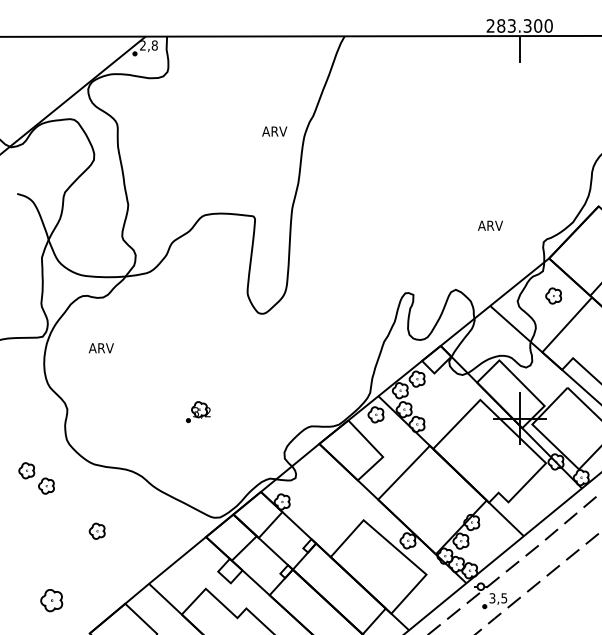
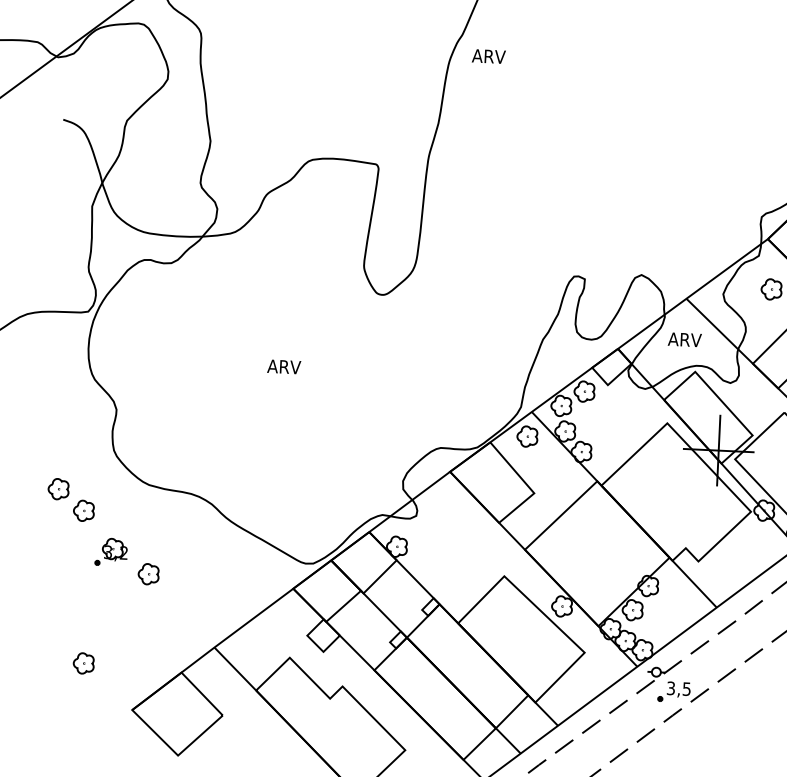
text: (274, 131) -> (488, 56), moved
text: (490, 225) -> (684, 339), moved
text: (101, 348) -> (284, 367), moved
part: (198, 411) -> (111, 551), moved
part: (51, 599) -> (83, 662), size x0.71

